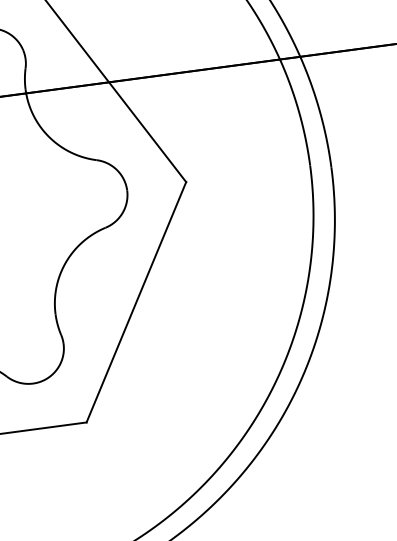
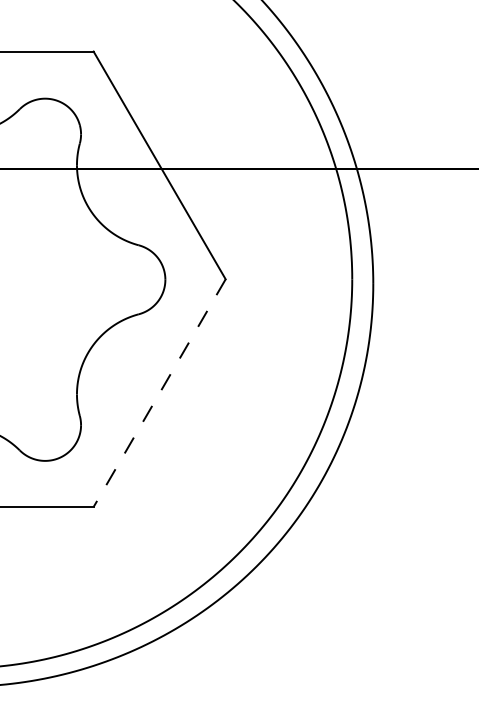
line: (136, 302) -> (159, 393), solid -> dashed

